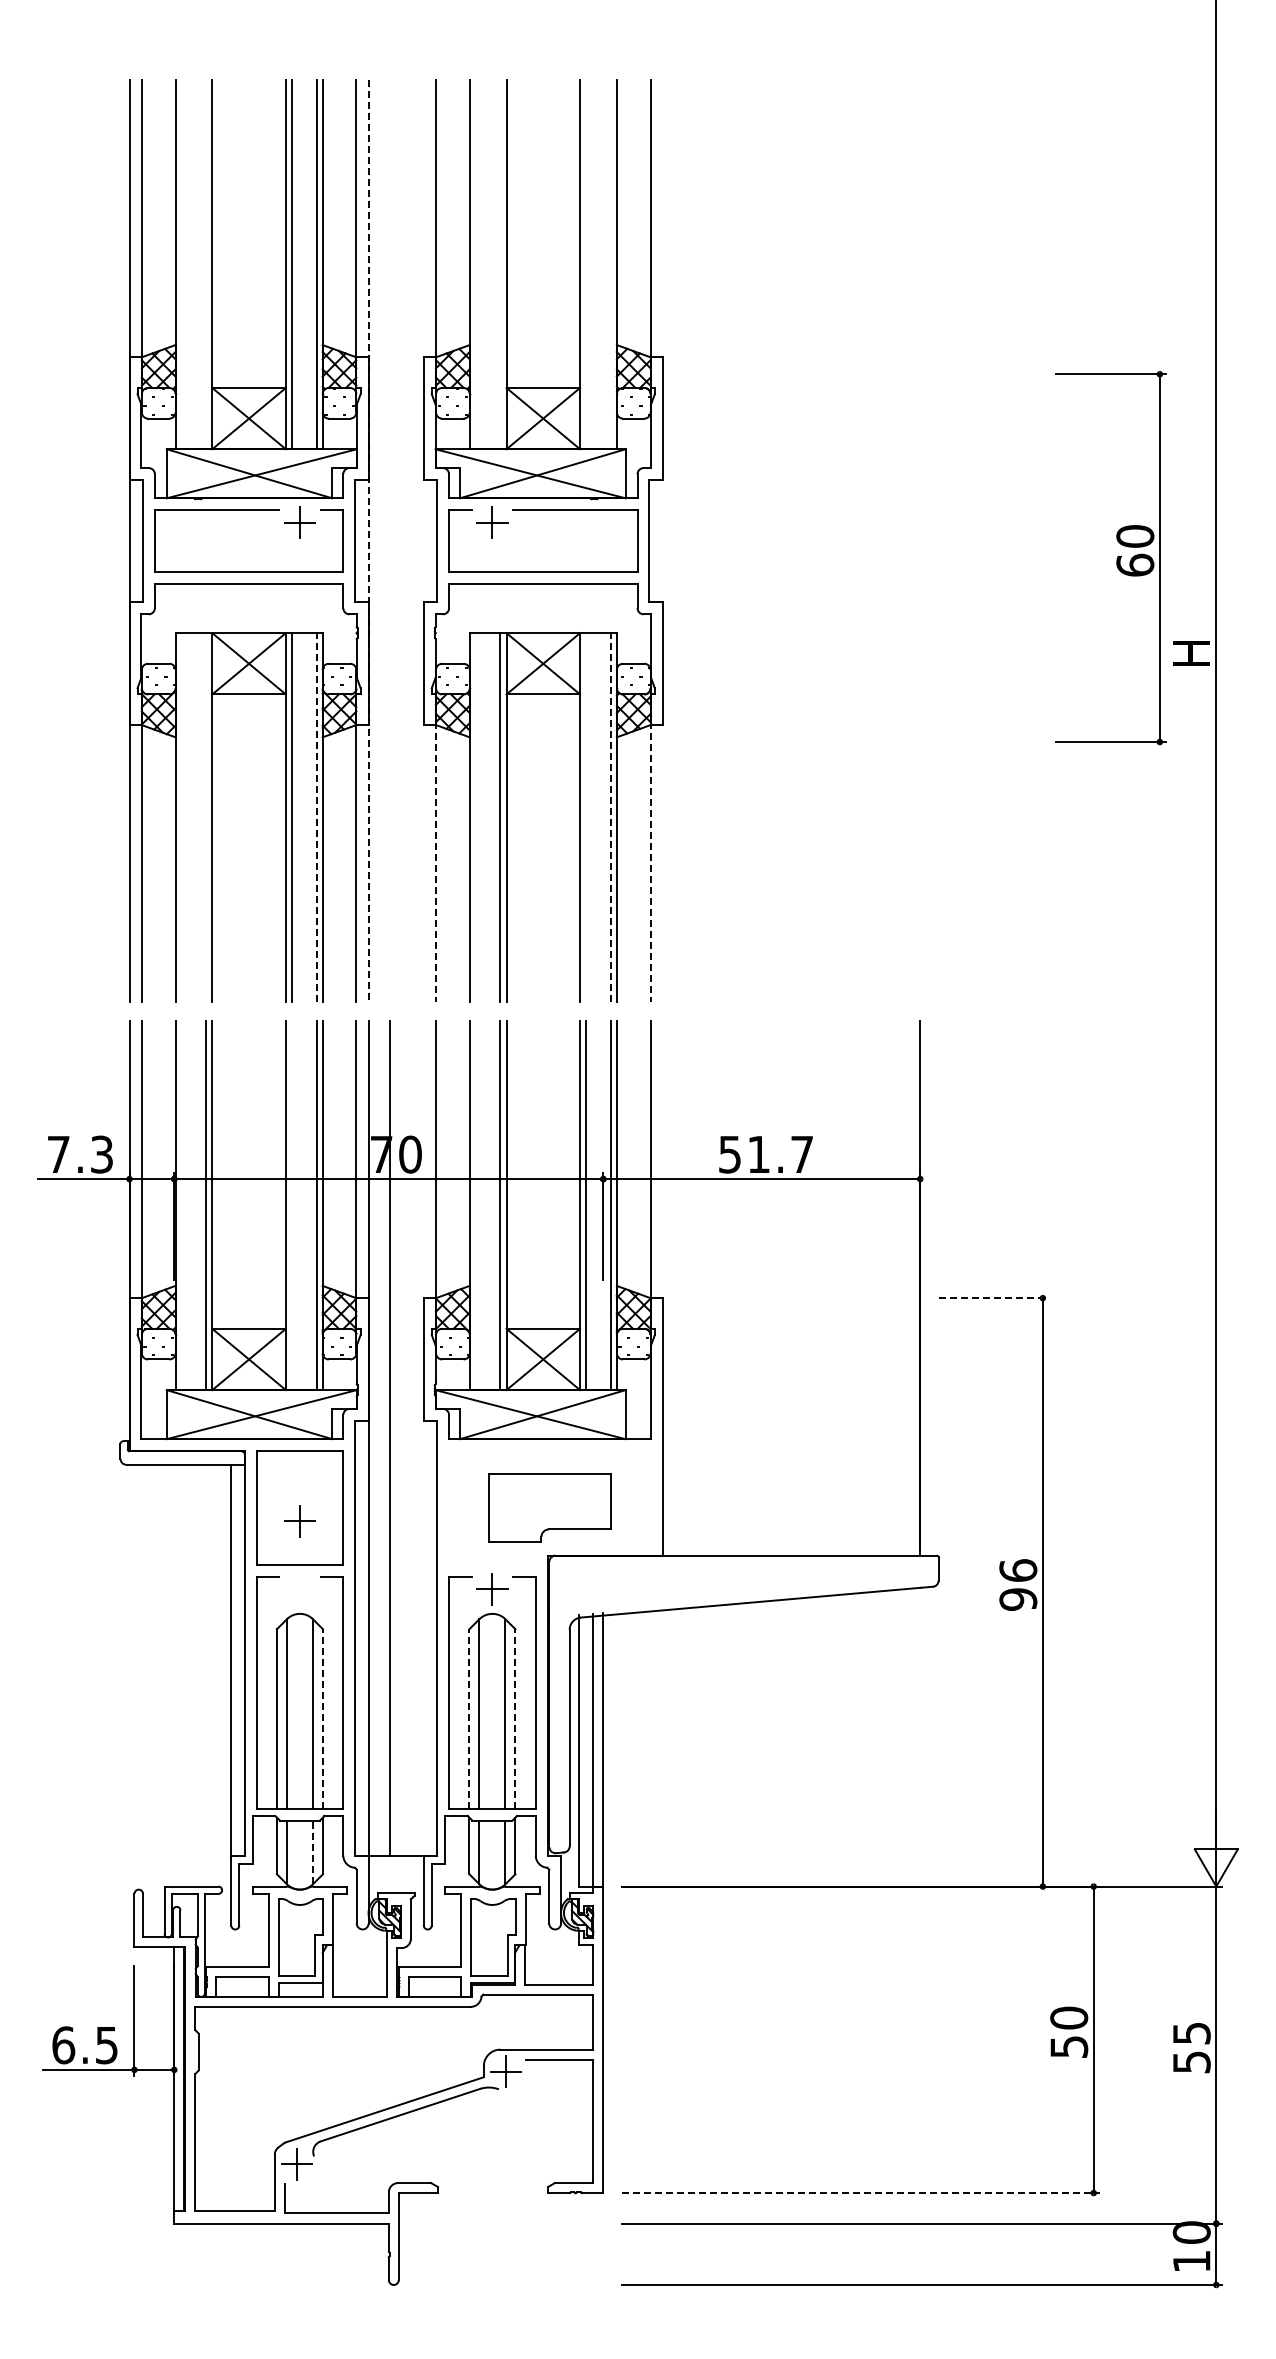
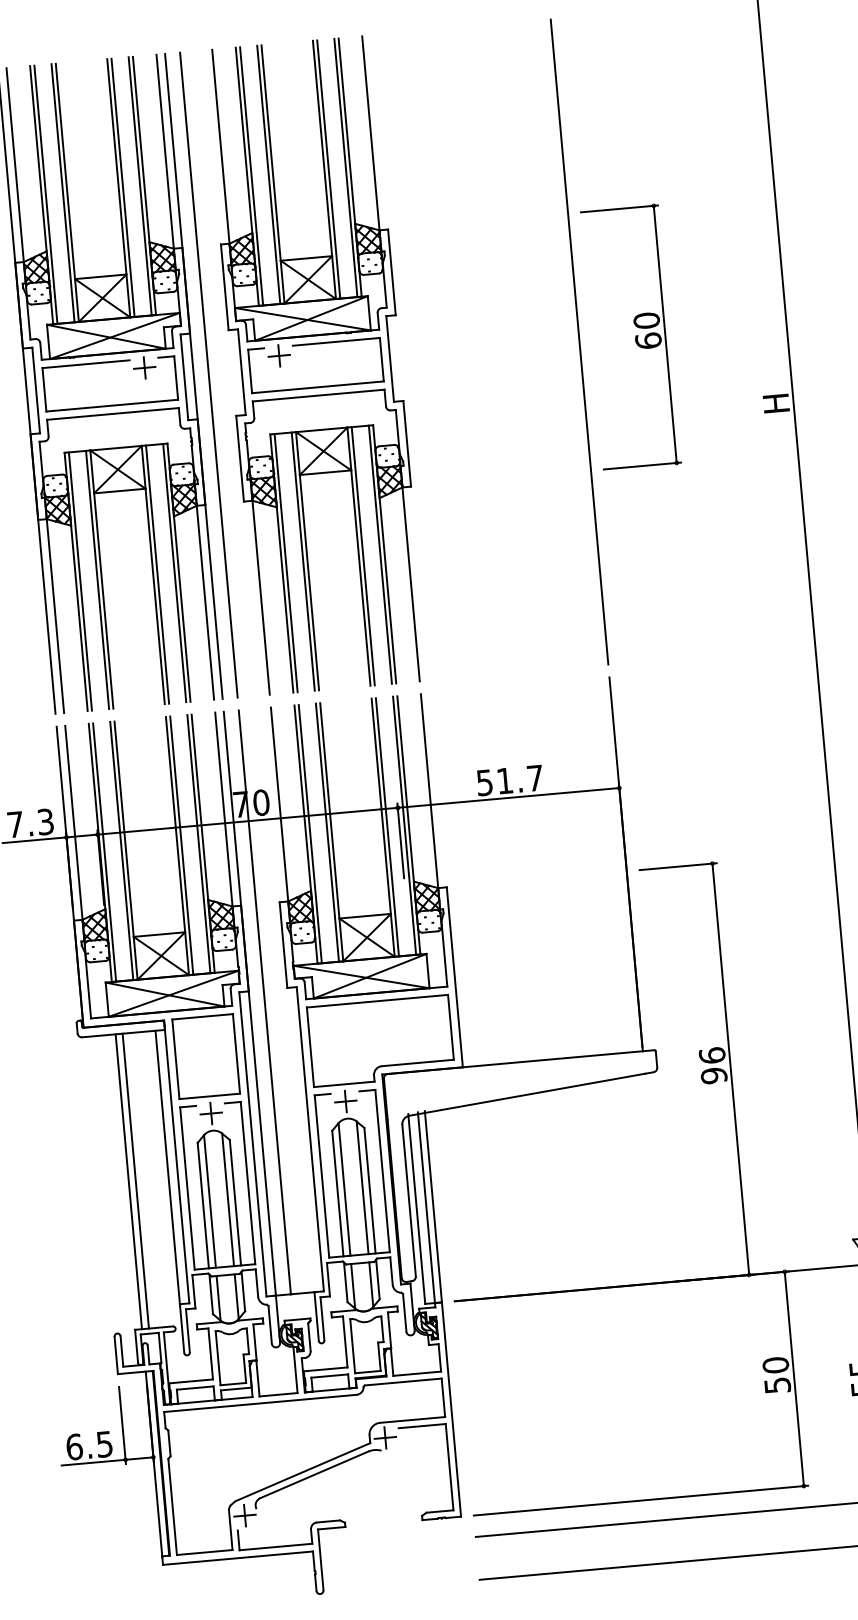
line: (181, 264) -> (45, 194), added
line: (206, 264) -> (63, 193), added
line: (475, 264) -> (251, 176), added
line: (500, 264) -> (268, 174), added
line: (586, 264) -> (328, 169), added
line: (610, 264) -> (345, 167), added
line: (389, 540) -> (208, 374), added
line: (919, 540) -> (578, 341), added
line: (368, 541) -> (193, 376), dashed -> solid
part: (1116, 559) -> (635, 338), moved
line: (181, 817) -> (80, 581), added
line: (206, 817) -> (97, 579), added
line: (316, 817) -> (174, 572), dashed -> solid
line: (475, 817) -> (285, 562), added
line: (586, 817) -> (363, 556), added
line: (610, 817) -> (380, 554), dashed -> solid
line: (436, 862) -> (261, 596), dashed -> solid
line: (650, 862) -> (410, 583), dashed -> solid
line: (181, 1205) -> (104, 852), added
line: (292, 1205) -> (182, 845), added
line: (475, 1205) -> (310, 834), added
line: (994, 1298) -> (678, 866), dashed -> solid
part: (549, 1507) -> (380, 1040), size x1.67
part: (299, 1521) -> (210, 1113), moved
line: (174, 1675) -> (128, 1181), added
line: (184, 1675) -> (135, 1180), added
line: (322, 1718) -> (235, 1202), dashed -> solid
line: (469, 1718) -> (337, 1193), dashed -> solid
line: (515, 1718) -> (370, 1190), dashed -> solid
line: (312, 1852) -> (236, 1296), dashed -> solid
line: (861, 2193) -> (641, 1500), dashed -> solid

